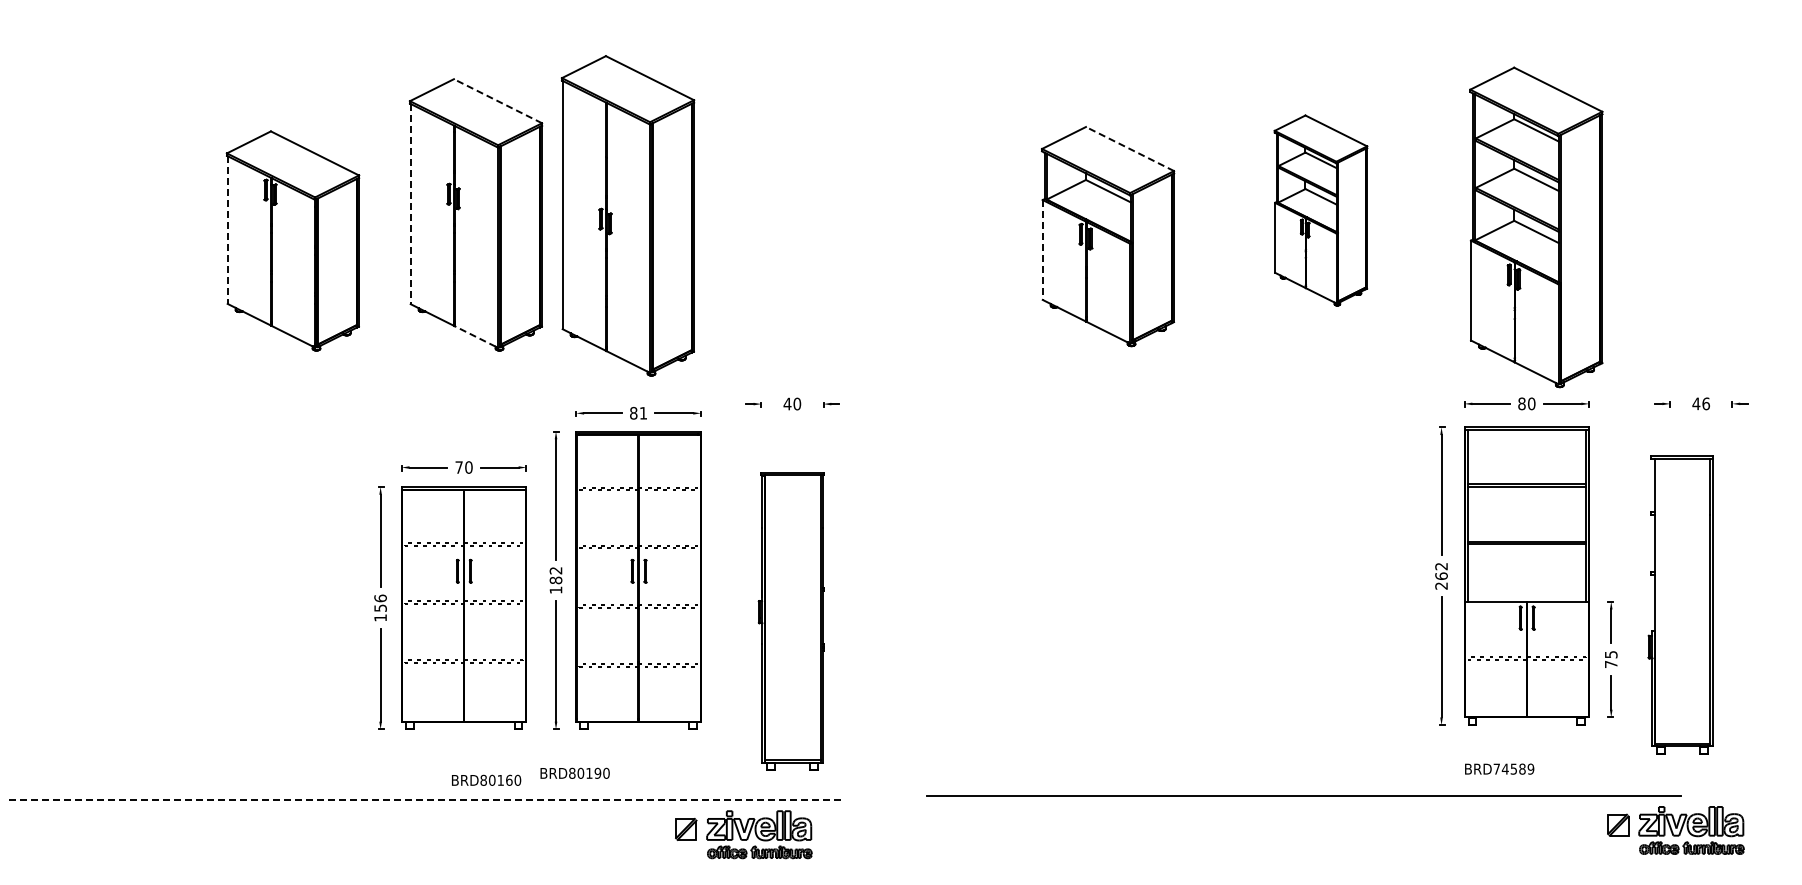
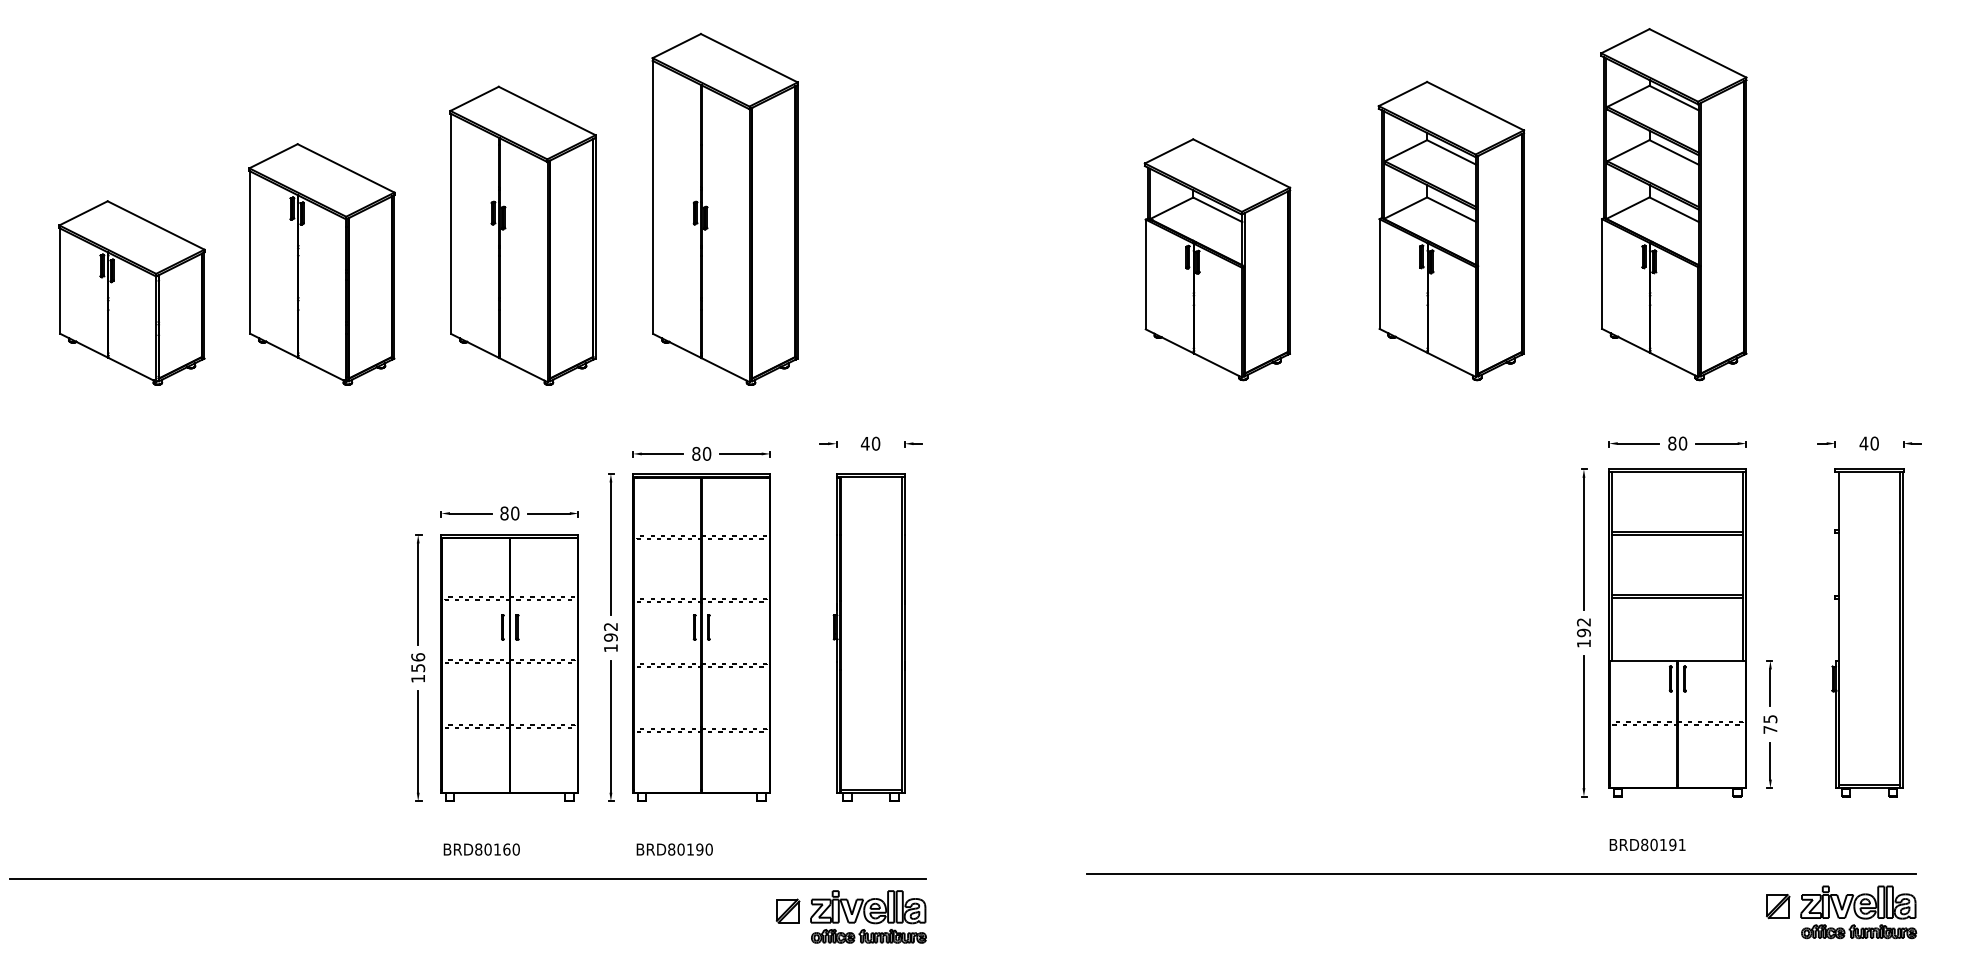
line: (497, 101) -> (546, 111), dashed -> solid
line: (1129, 148) -> (1241, 162), dashed -> solid
line: (410, 204) -> (451, 224), dashed -> solid
part: (1320, 210) -> (1450, 231), size x1.43
part: (627, 215) -> (724, 209), moved
part: (1536, 227) -> (1674, 204), moved
line: (227, 230) -> (249, 253), dashed -> solid
line: (1042, 250) -> (1145, 275), dashed -> solid
part: (120, 266) -> (132, 292), added
line: (475, 336) -> (522, 369), dashed -> solid
text: (1705, 403) -> (1873, 443), 46 -> 40
text: (643, 413) -> (707, 454), 81 -> 80
text: (458, 467) -> (503, 513), 70 -> 80
text: (555, 580) -> (610, 637), 182 -> 192
text: (1441, 580) -> (1583, 637), 262 -> 192
part: (1680, 604) -> (1867, 632), moved
part: (790, 621) -> (868, 637), moved
text: (1513, 768) -> (1663, 844), BRD74589 -> BRD80191
text: (574, 772) -> (674, 848), moved
text: (486, 779) -> (481, 848), moved
line: (1303, 795) -> (1500, 873), moved
line: (426, 800) -> (468, 879), dashed -> solid
part: (743, 834) -> (851, 916), moved

